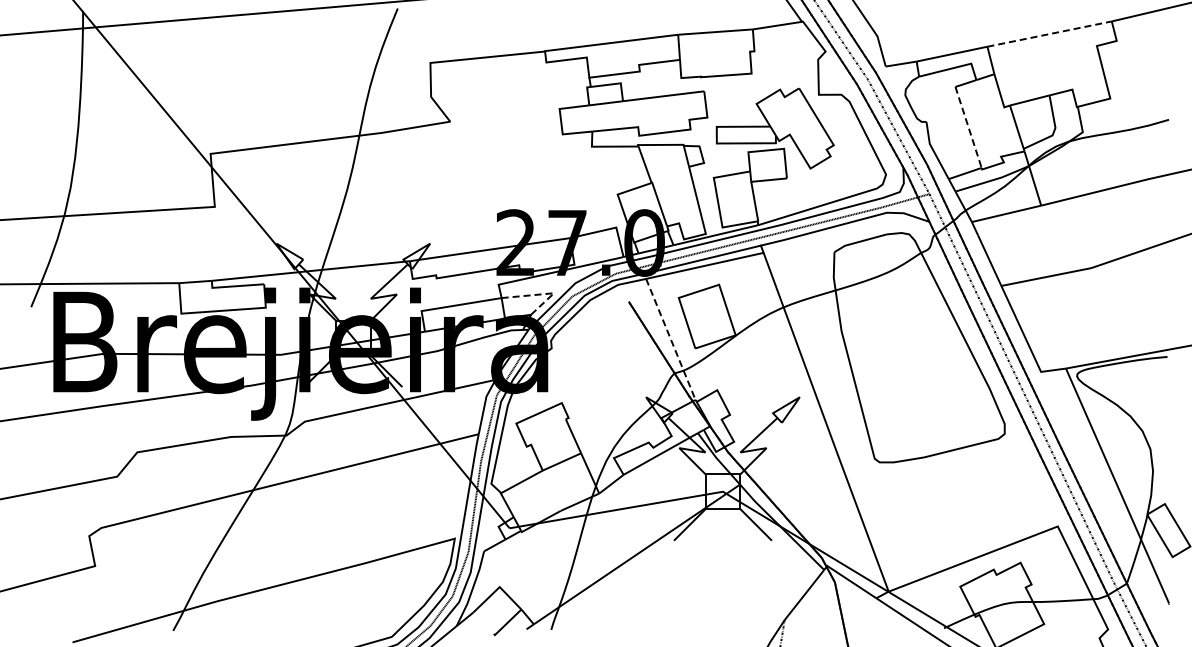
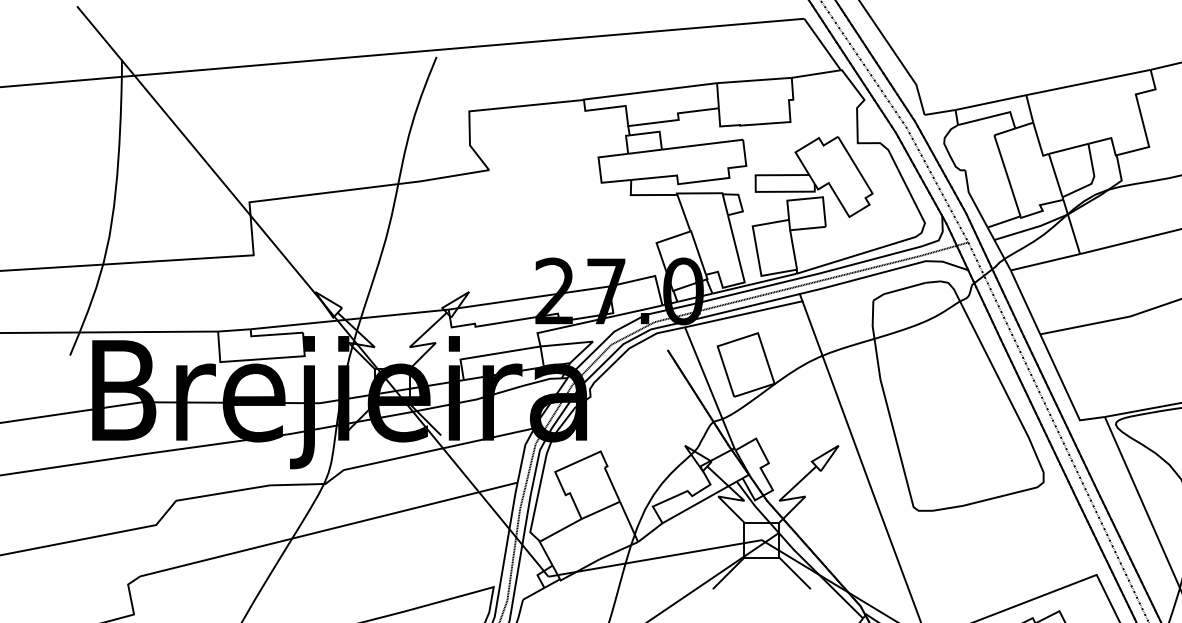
line: (1049, 34) -> (1088, 82), dashed -> solid
line: (968, 127) -> (1007, 175), dashed -> solid
line: (544, 294) -> (583, 342), dashed -> solid
line: (670, 339) -> (709, 387), dashed -> solid

